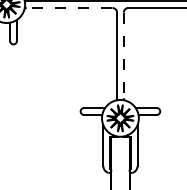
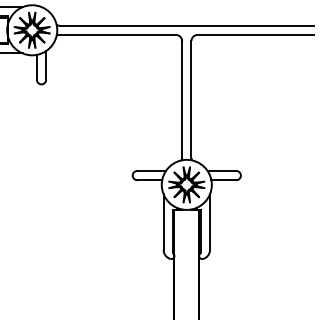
line: (69, 7) -> (117, 34), dashed -> solid
line: (123, 55) -> (191, 99), dashed -> solid

